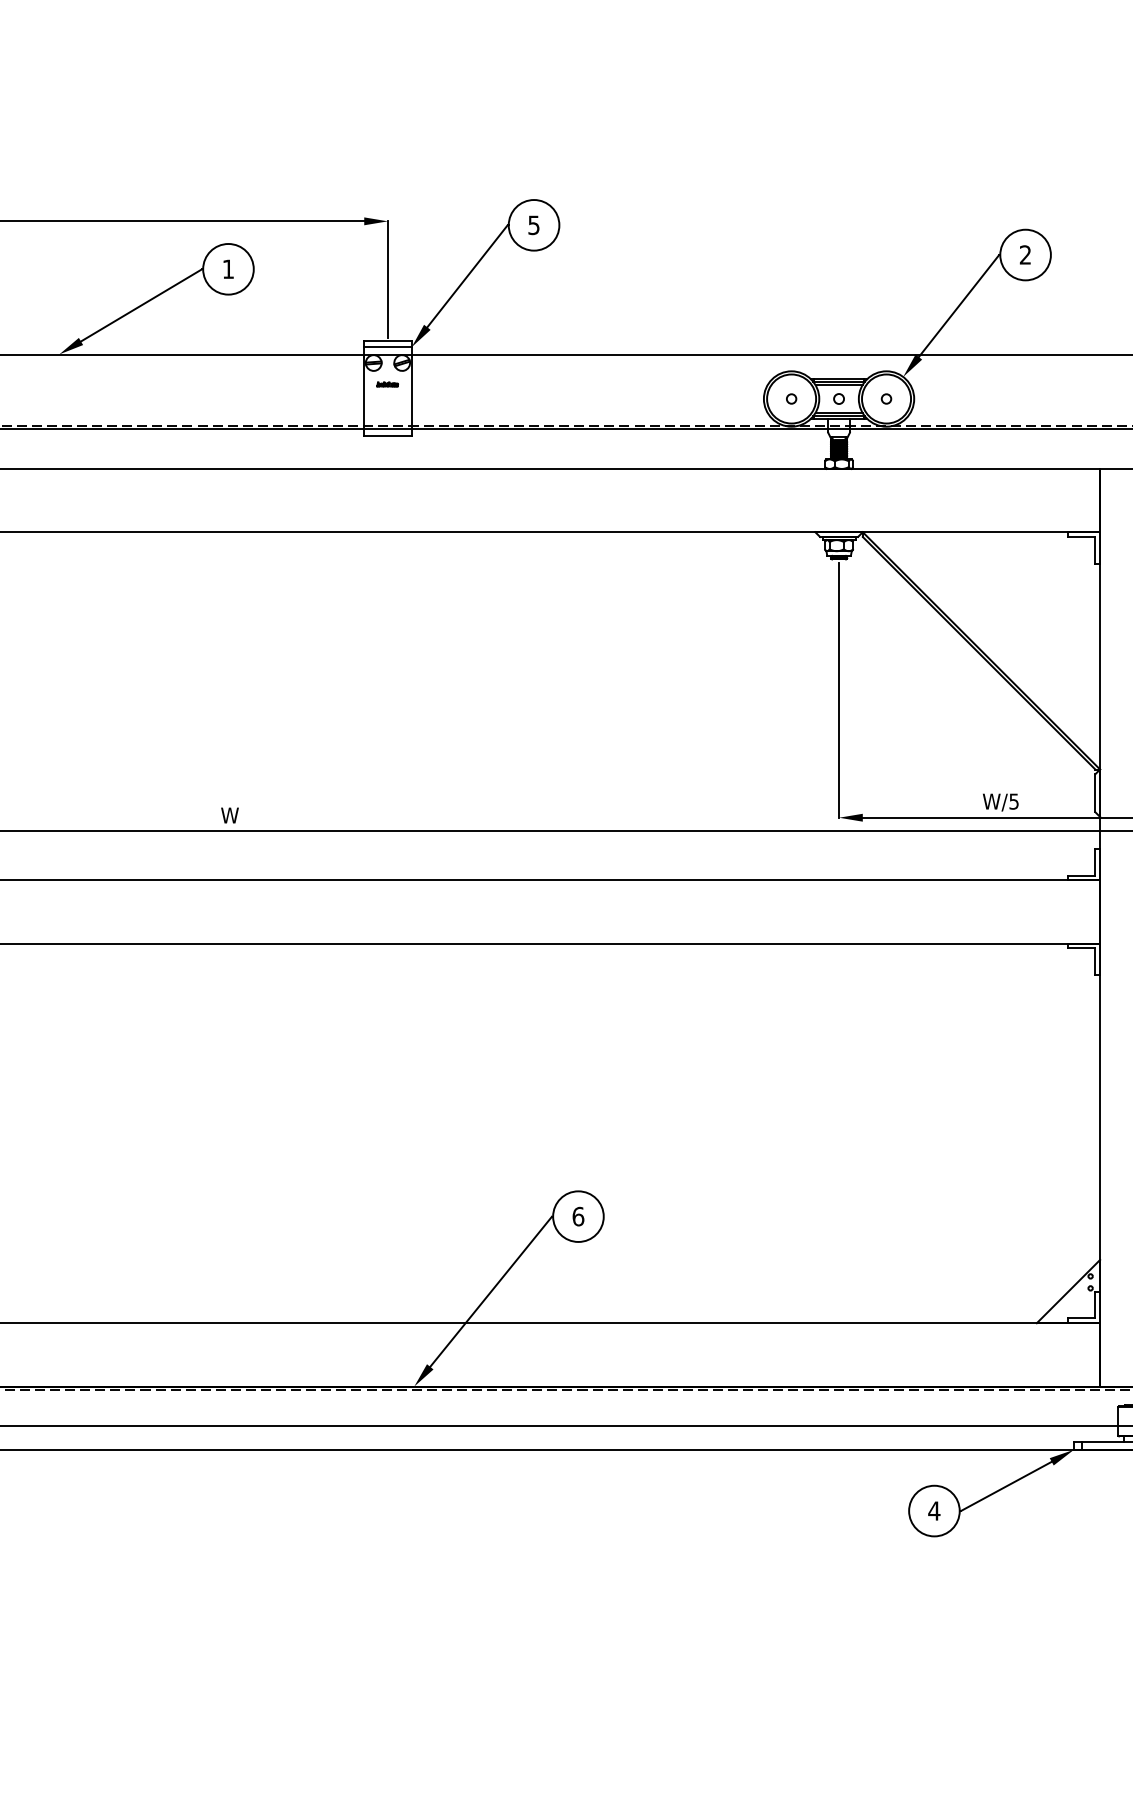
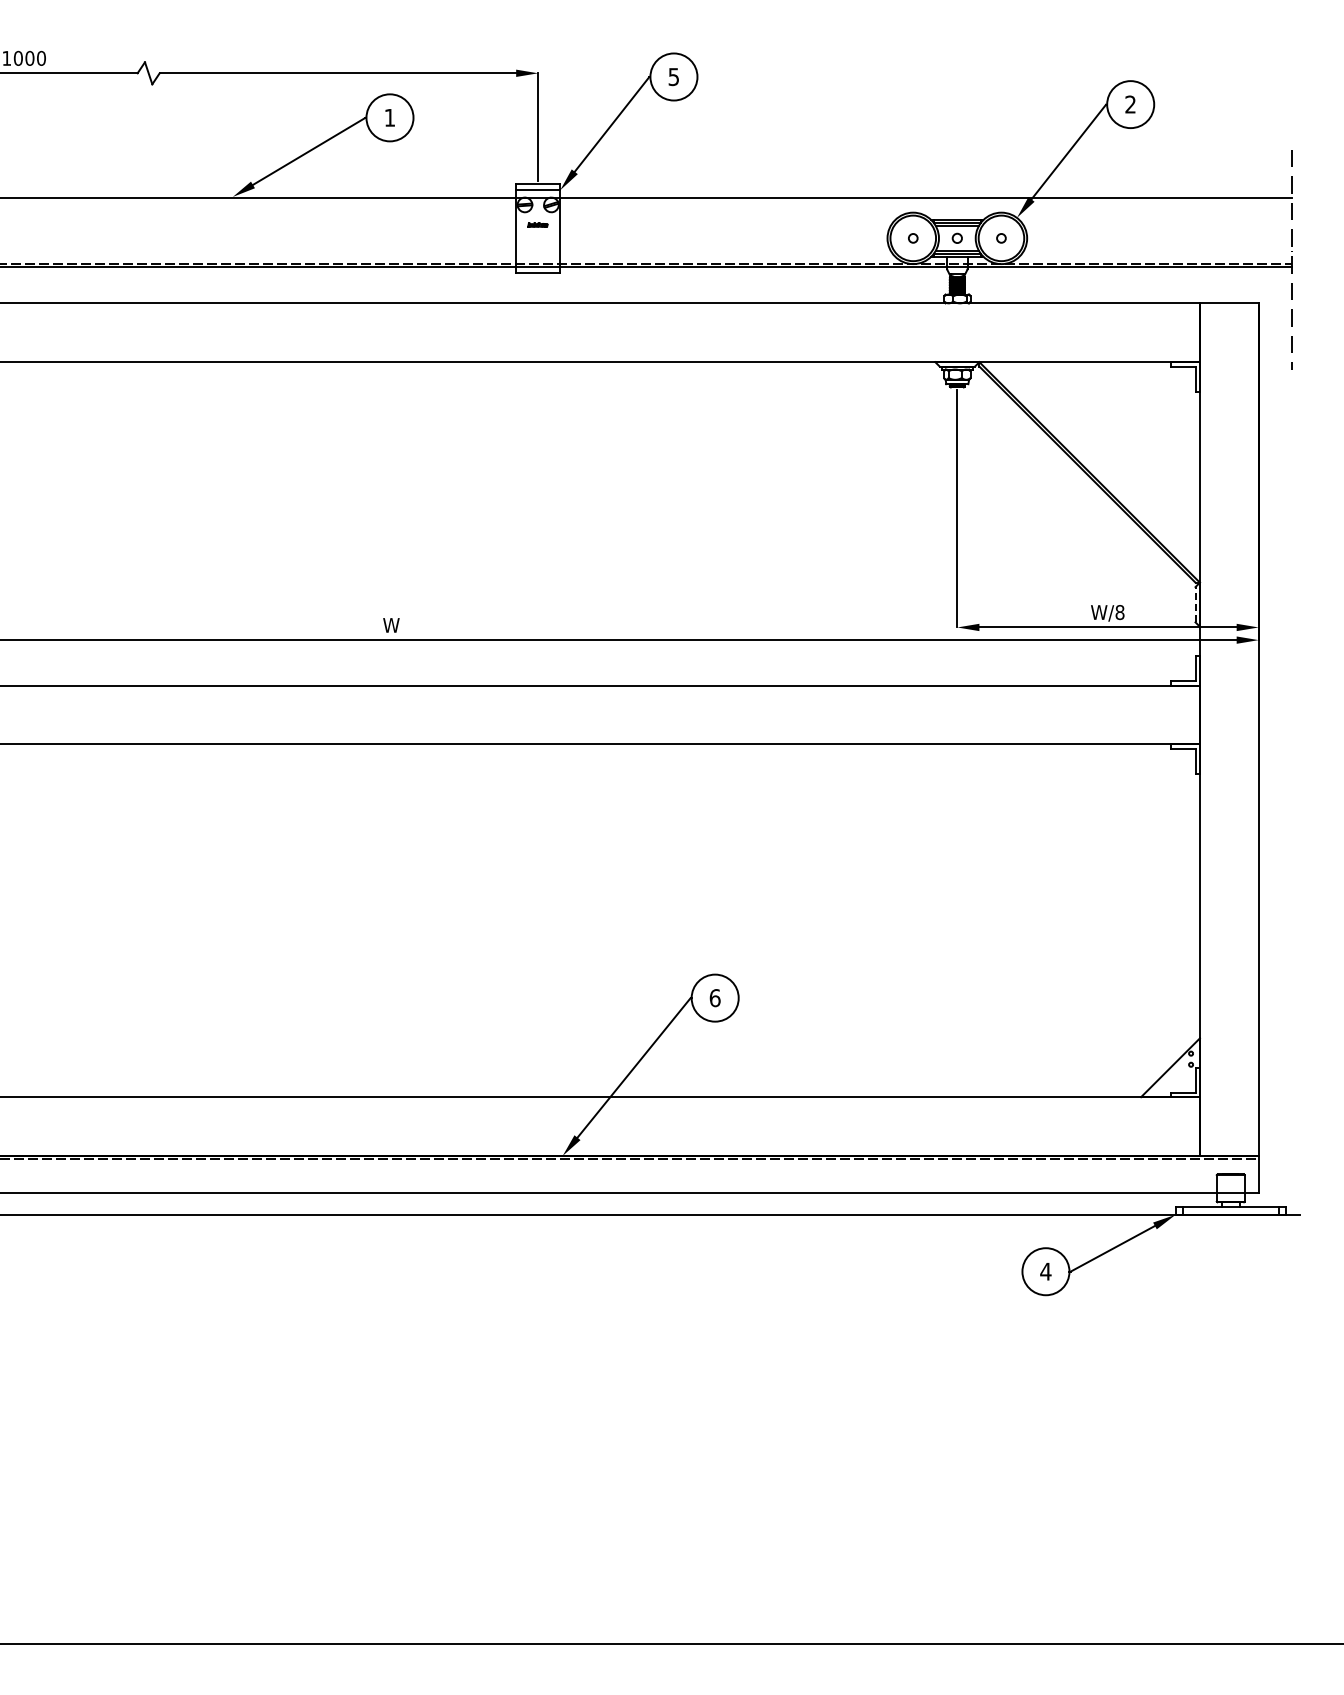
line: (1095, 793) -> (1195, 604), solid -> dashed
text: (1013, 801) -> (1119, 612), W/5 -> W/8

